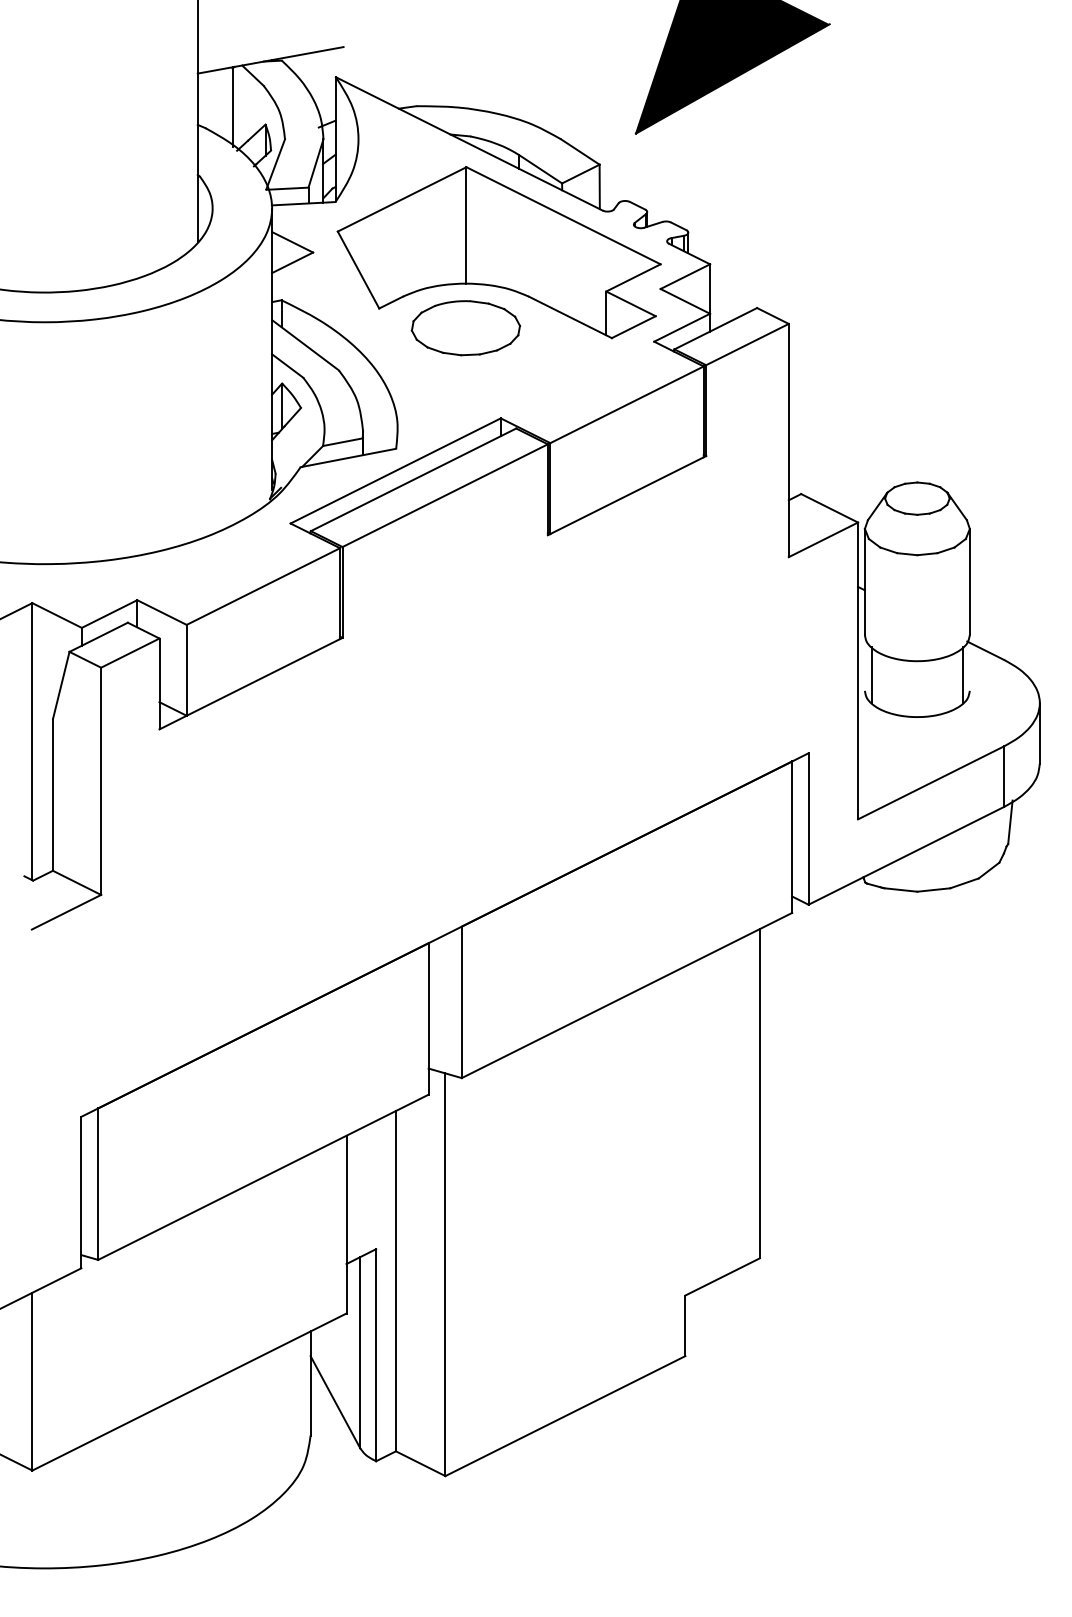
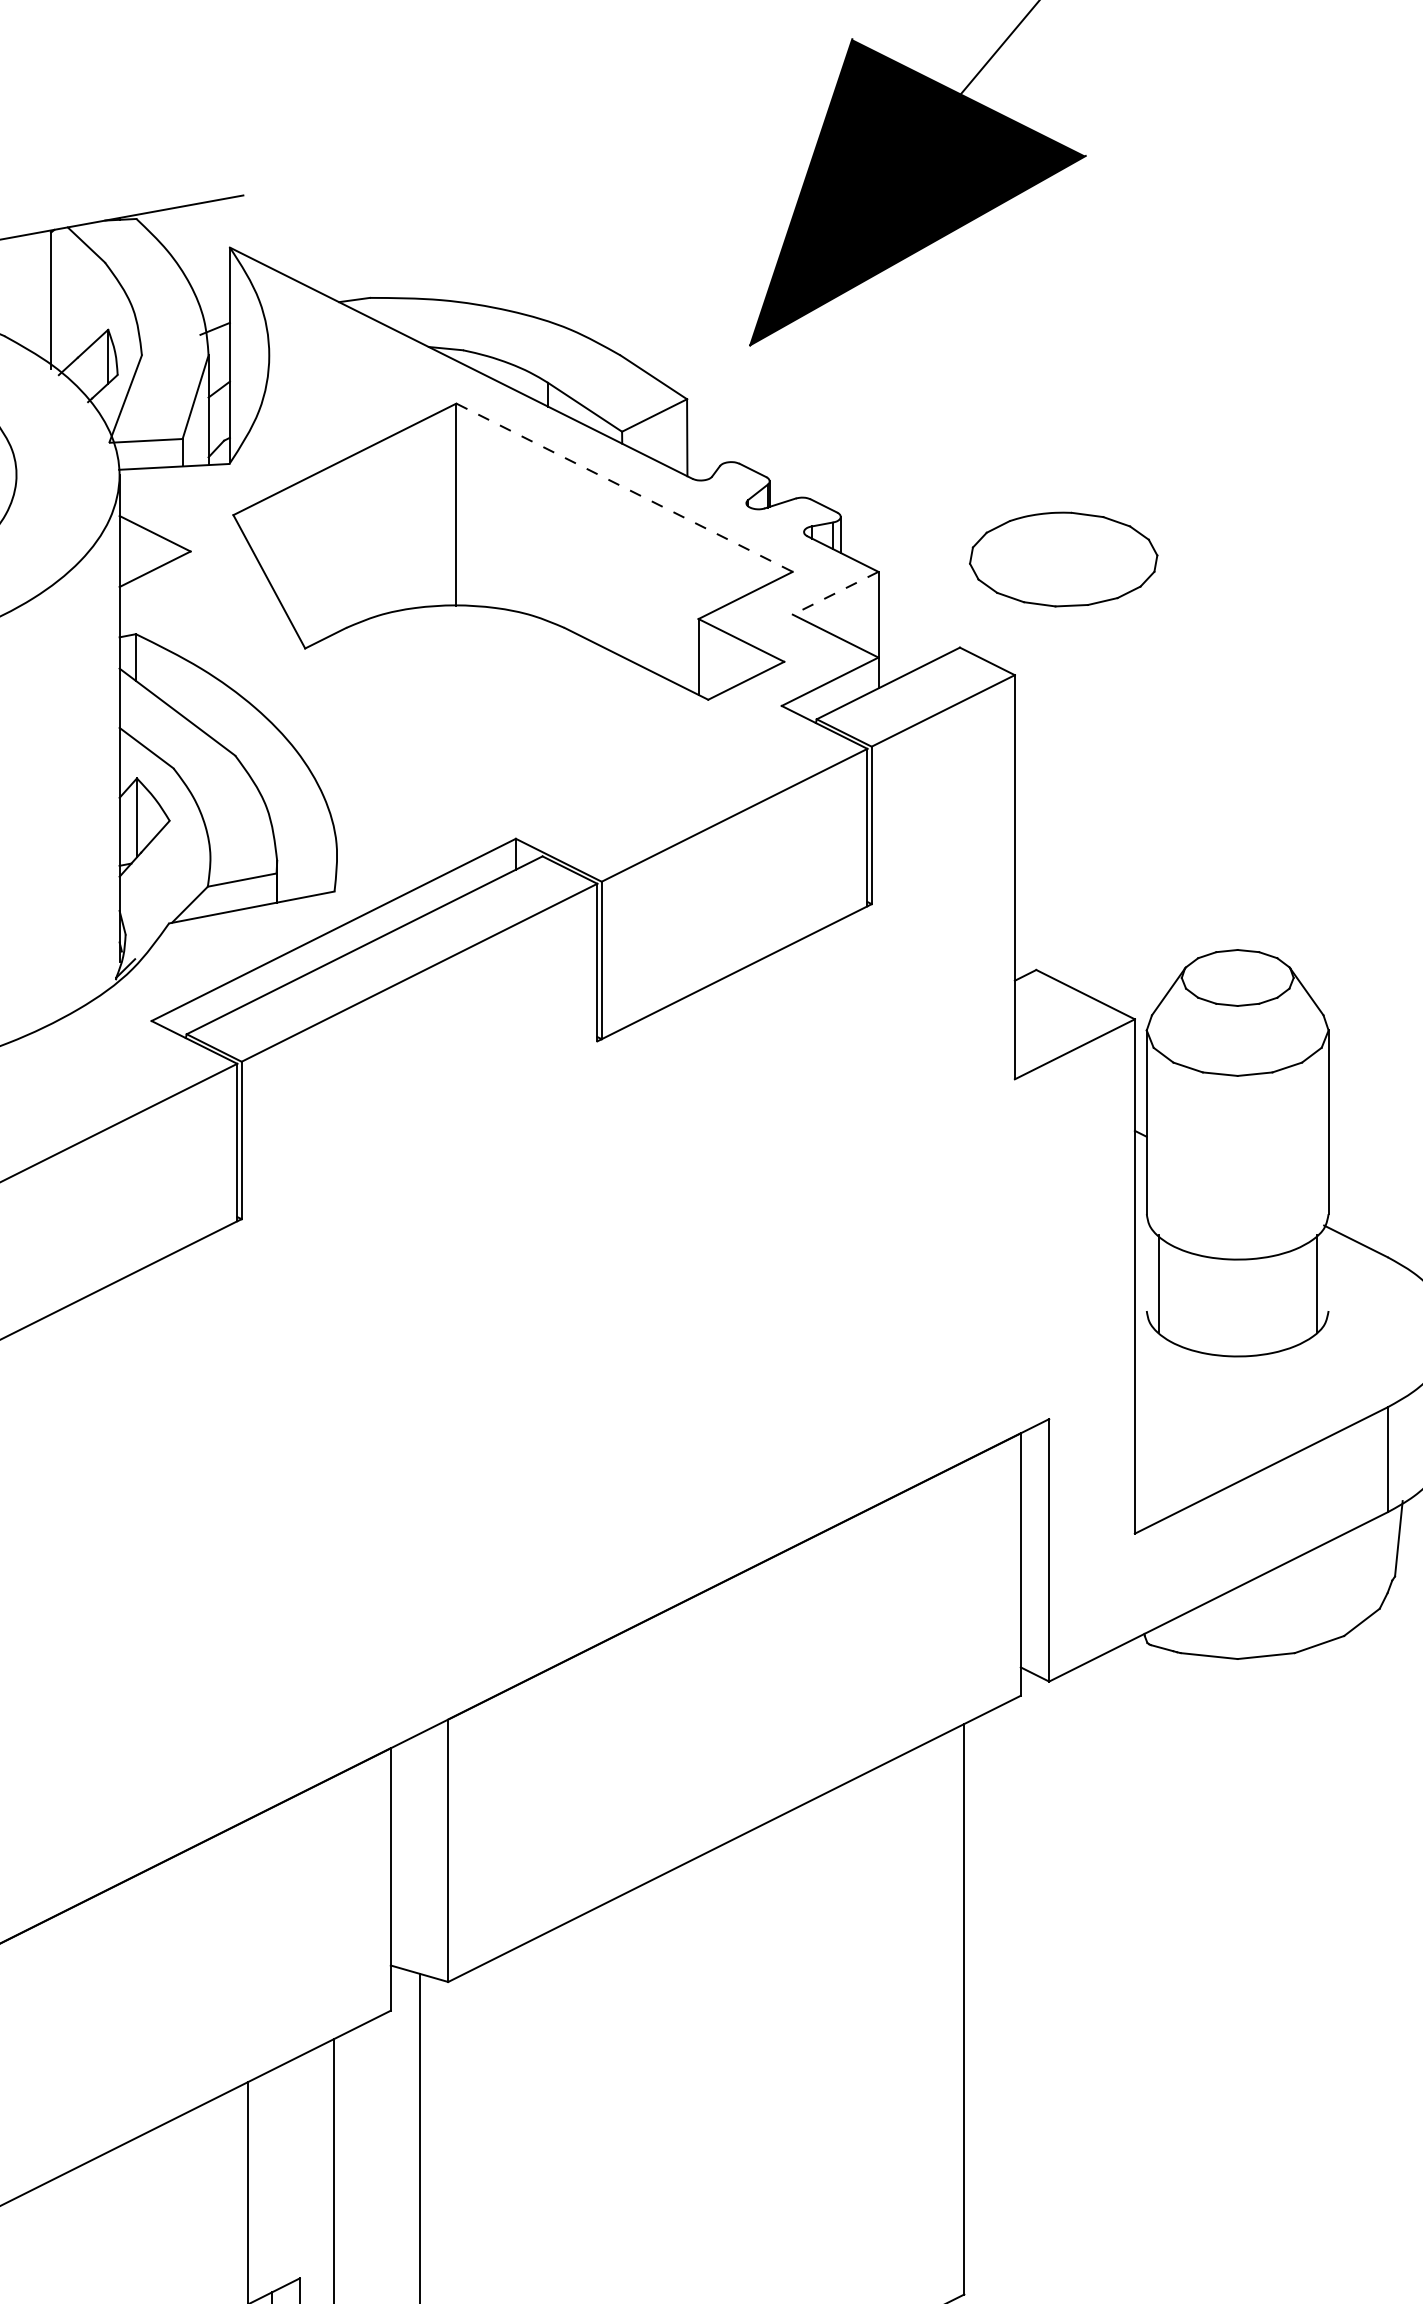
line: (563, 215) -> (624, 487), solid -> dashed
line: (685, 276) -> (835, 592), solid -> dashed
part: (465, 328) -> (1062, 560), moved

